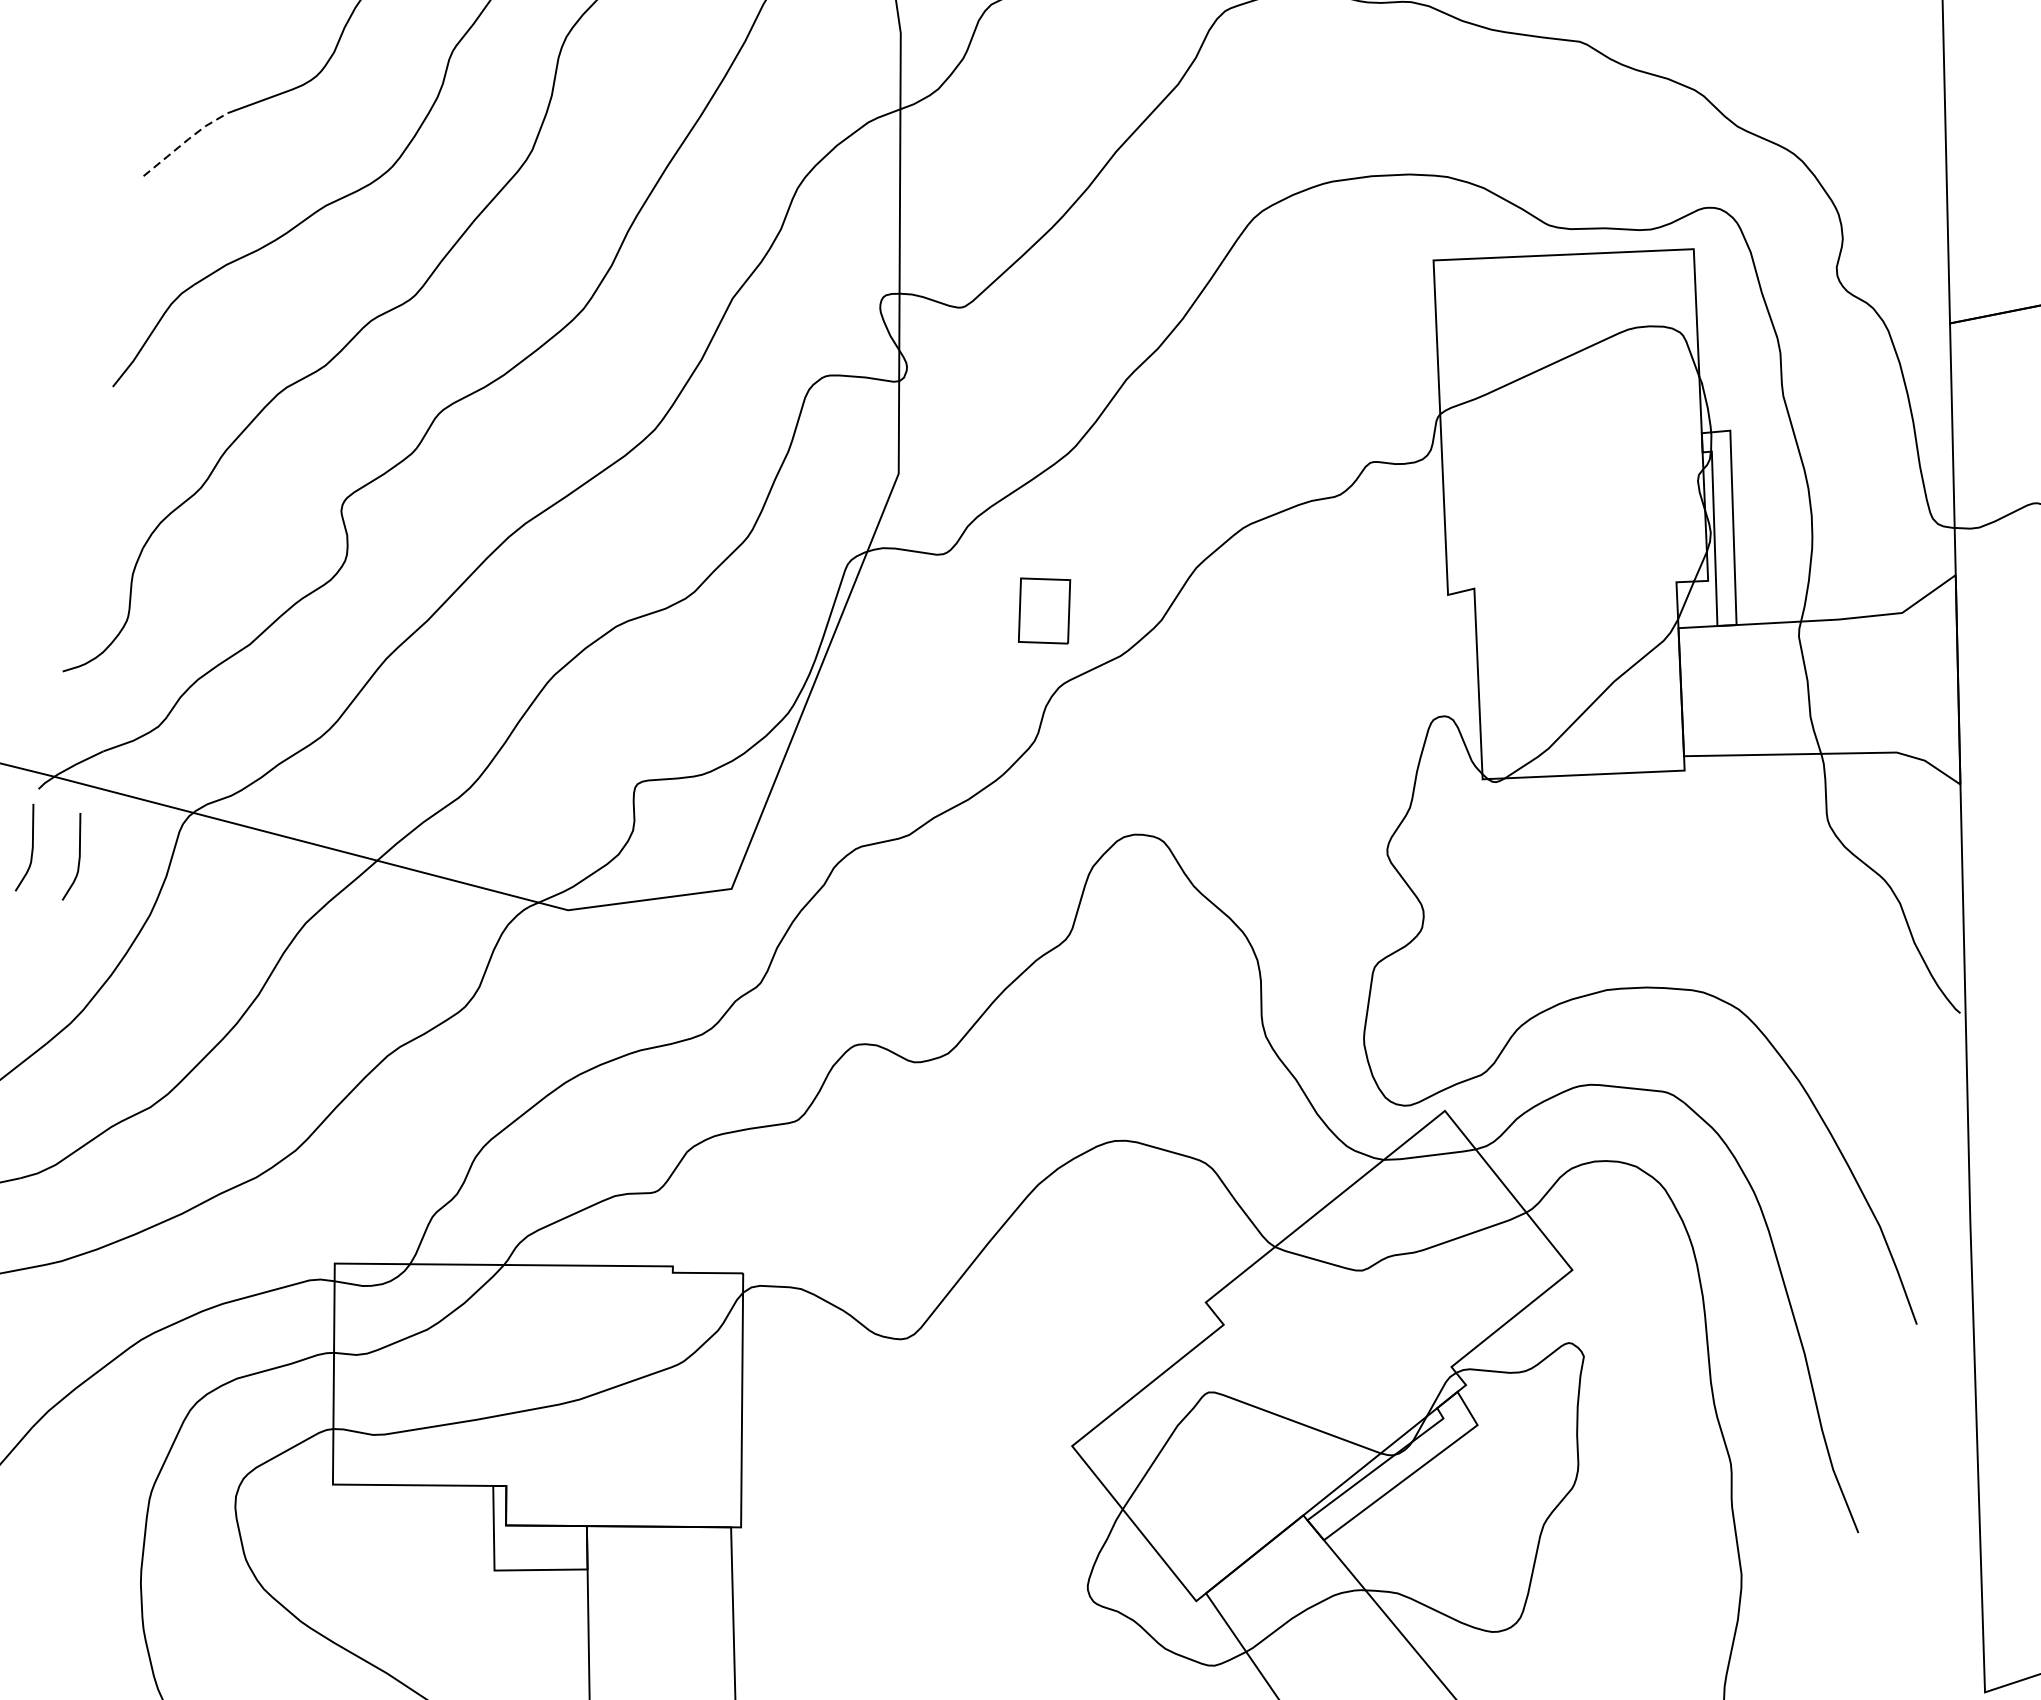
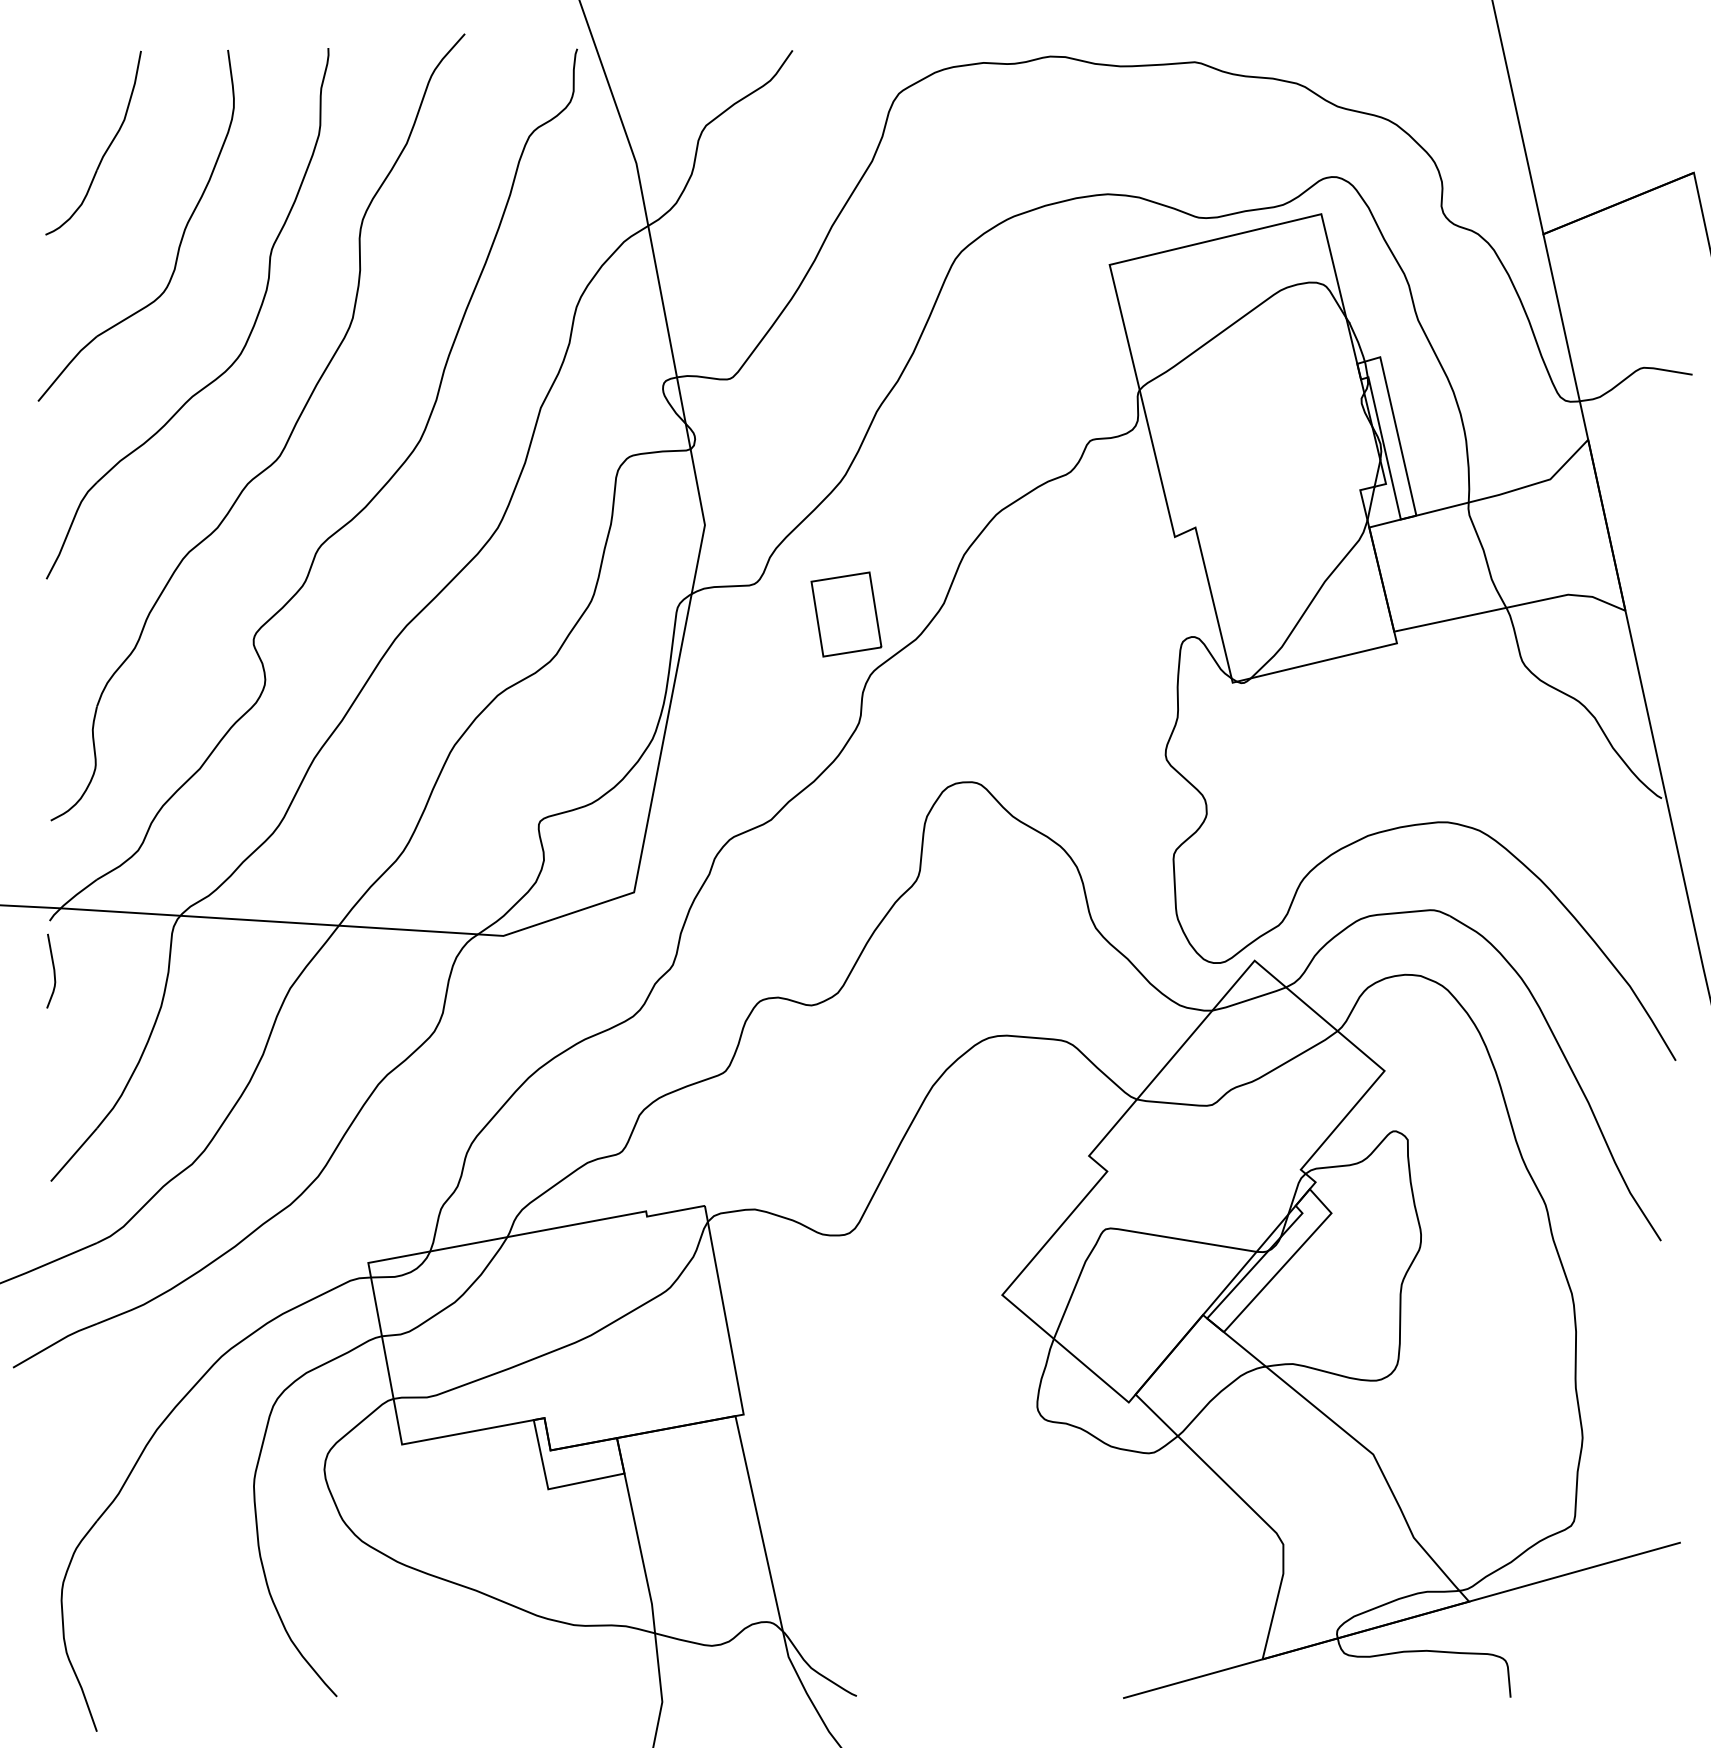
line: (186, 141) -> (67, 366), dashed -> solid
part: (1044, 611) -> (846, 614), size x1.43
curve: (78, 857) -> (93, 970), removed

